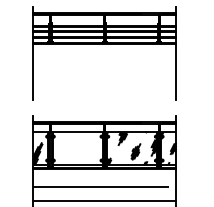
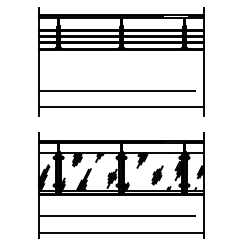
line: (104, 78) -> (121, 90), added
line: (104, 92) -> (121, 106), added
hatch: (77, 148) -> (89, 171), added

